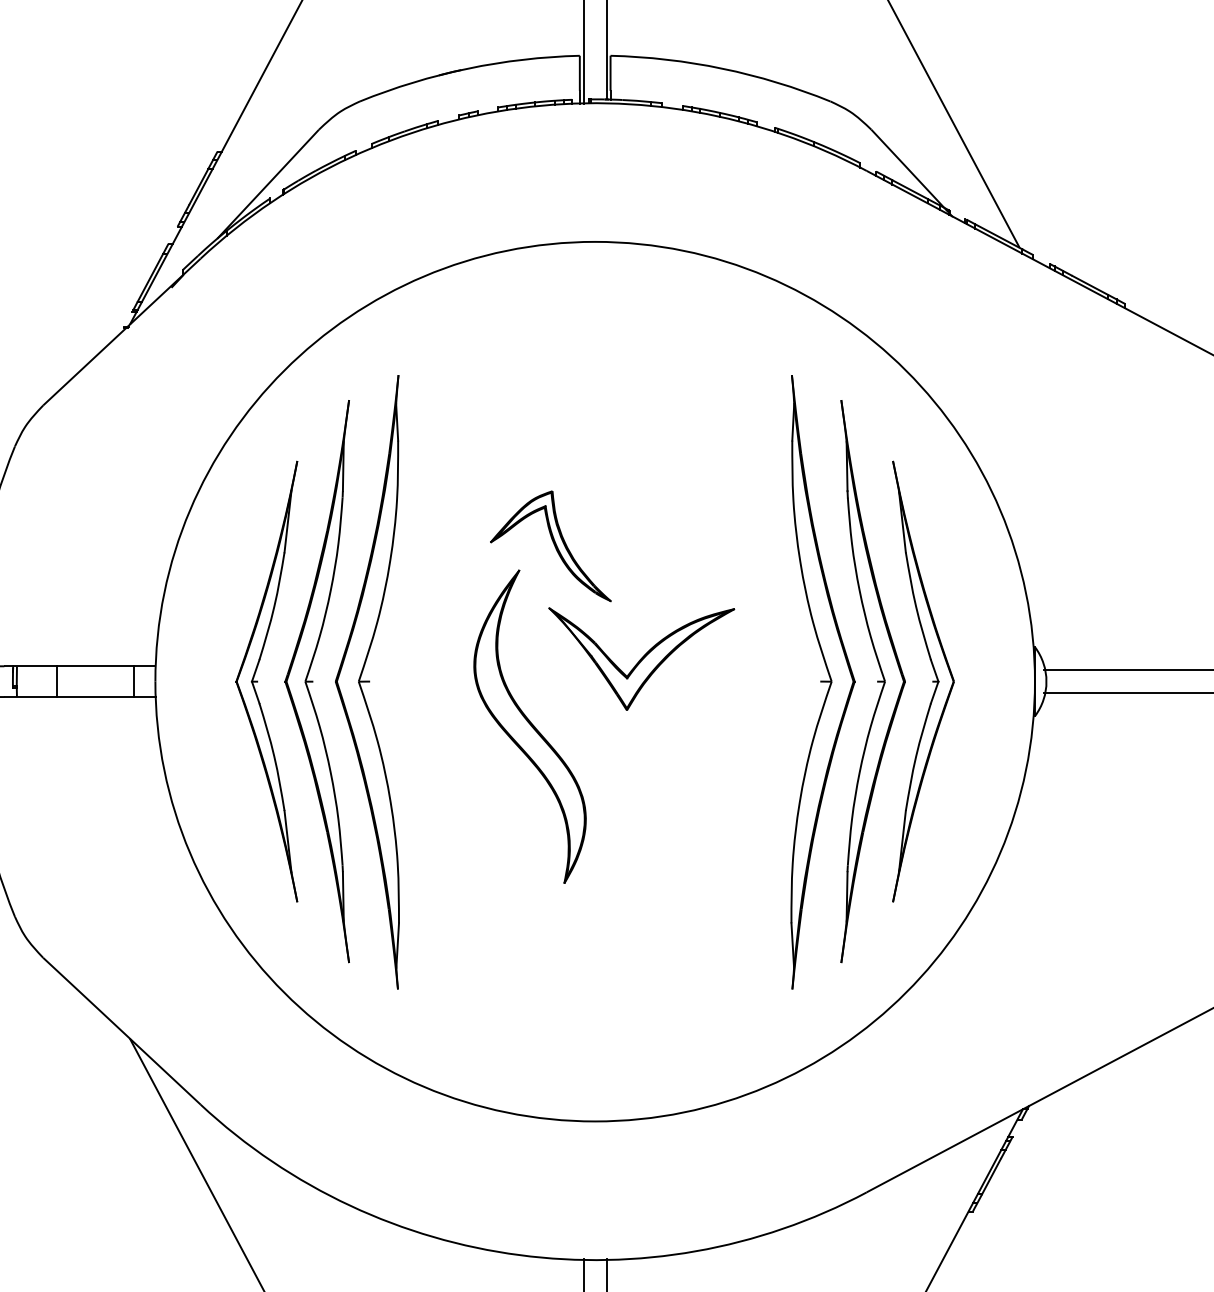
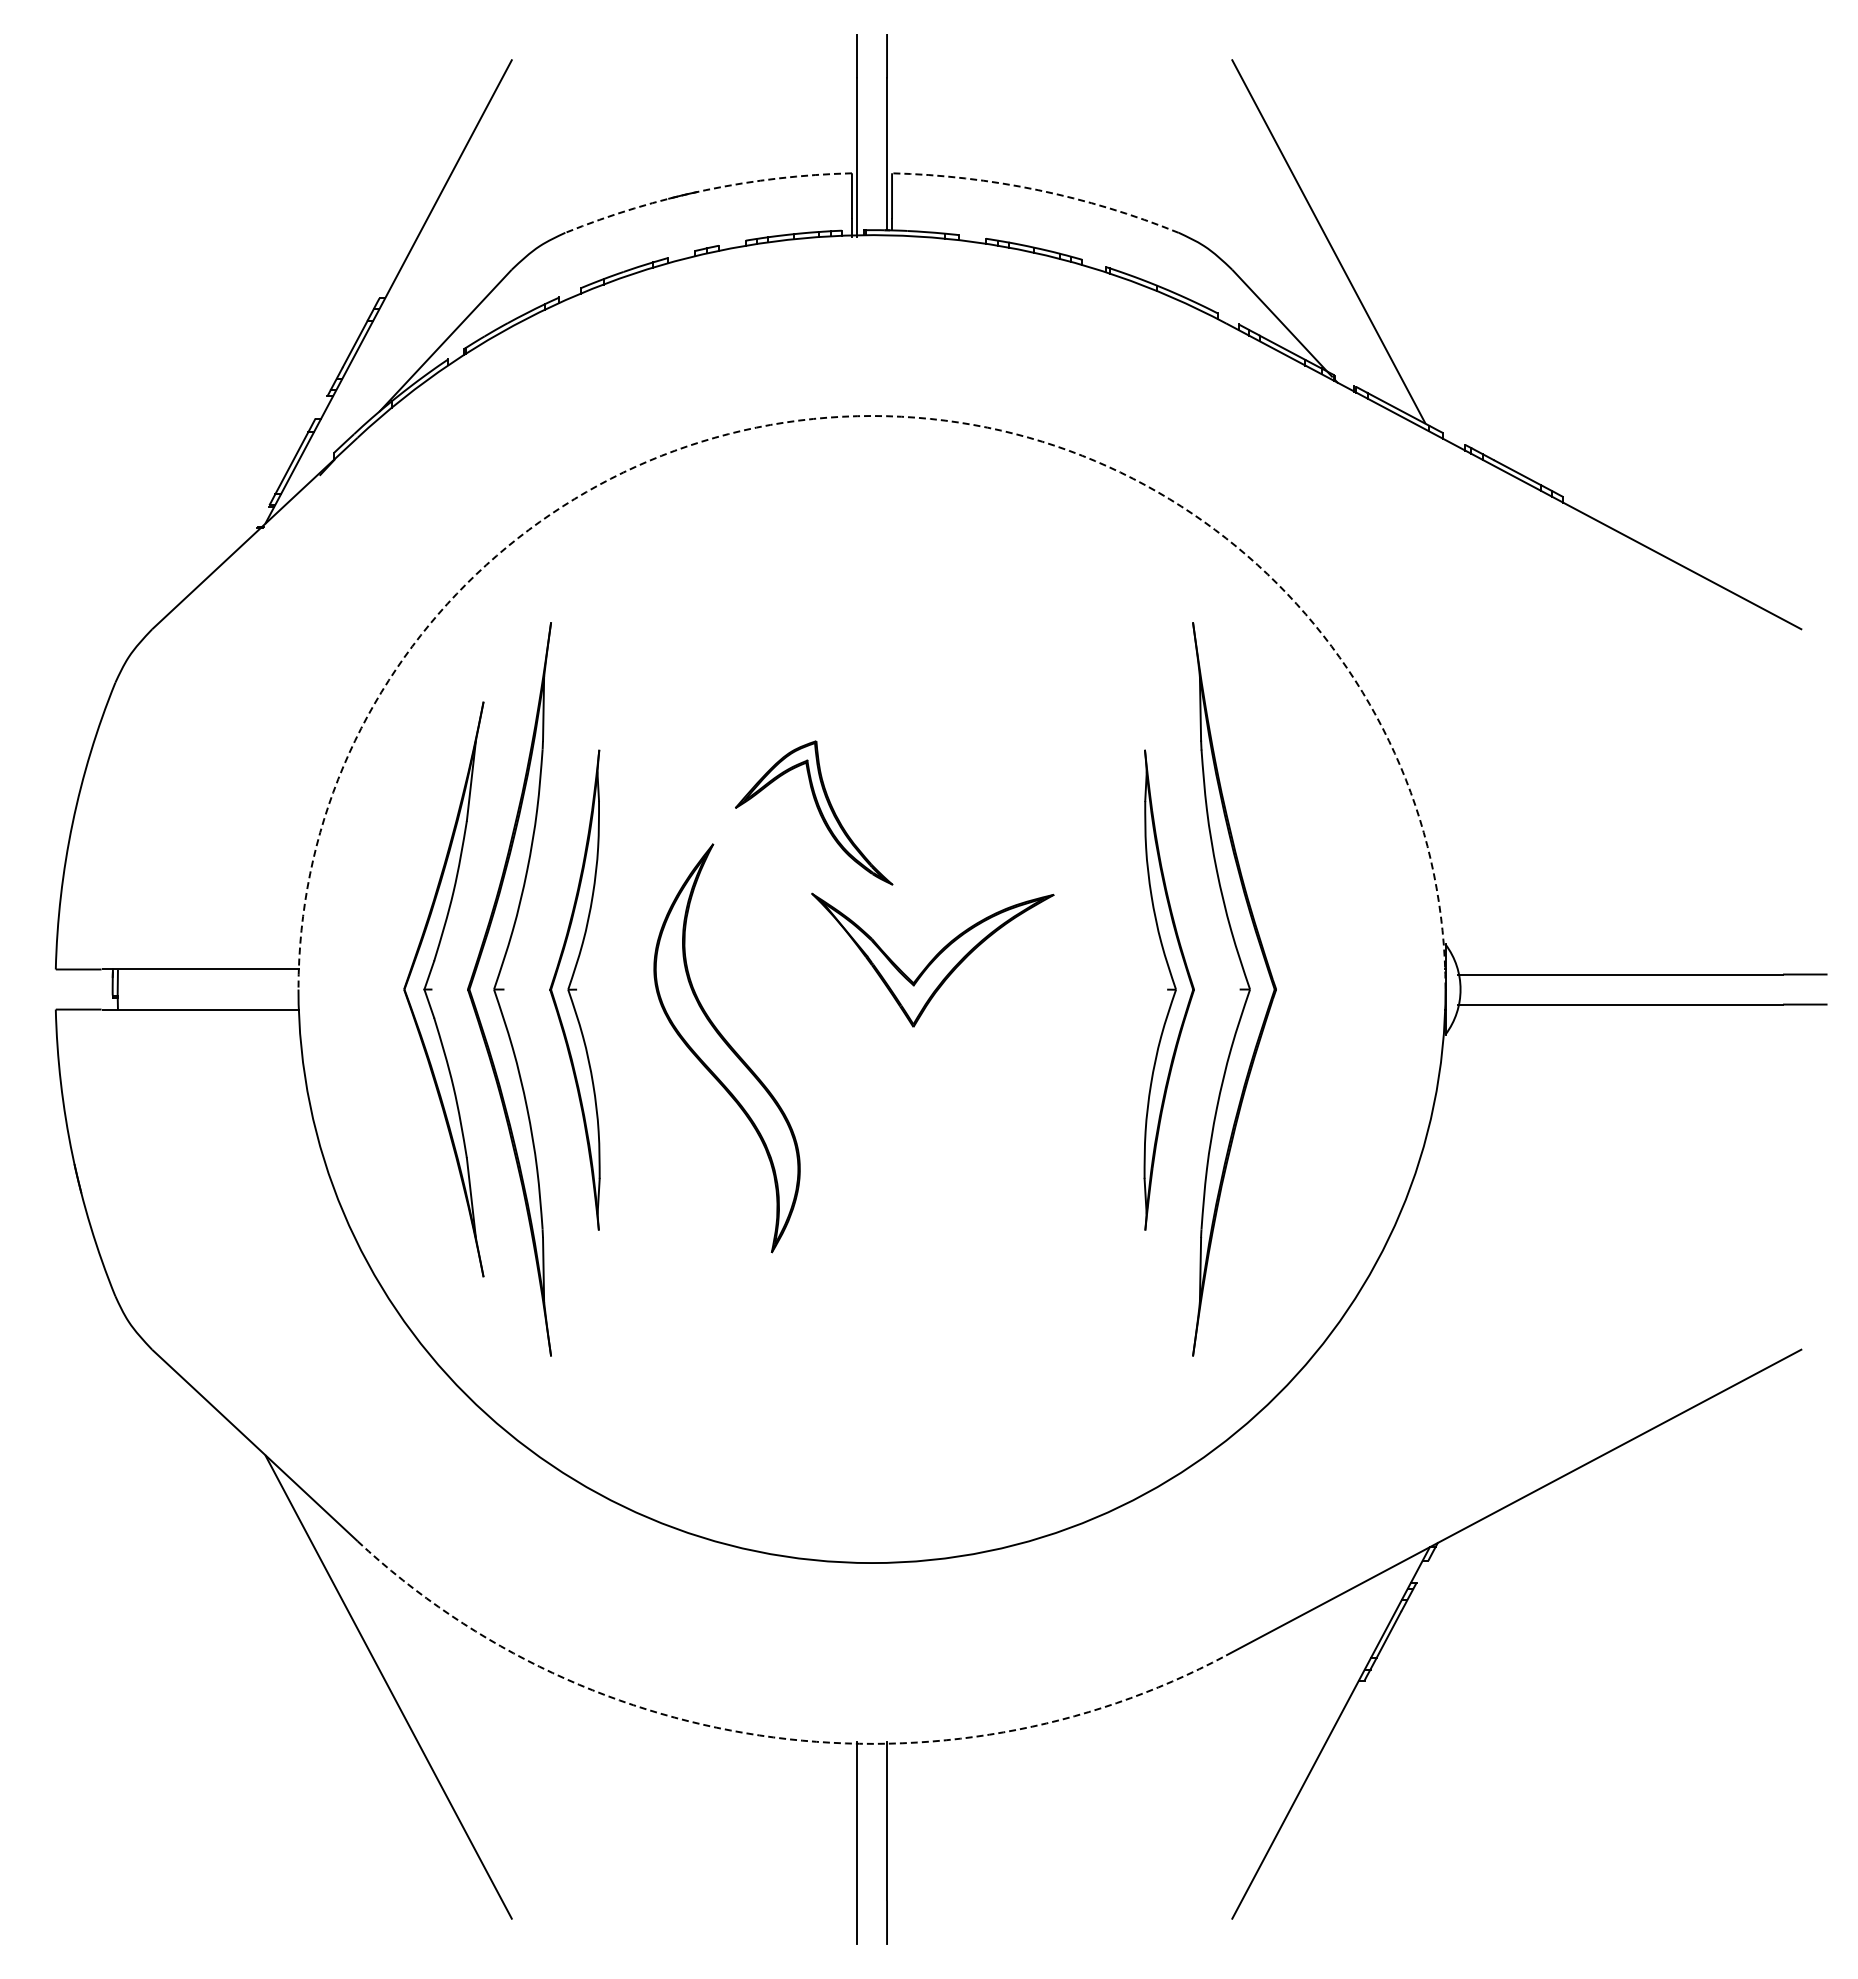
arc: (467, 68) -> (705, 190), solid -> dashed
arc: (722, 68) -> (1038, 190), solid -> dashed
arc: (595, 242) -> (872, 416), solid -> dashed
line: (57, 681) -> (170, 989), removed
line: (133, 681) -> (270, 989), removed
part: (367, 681) -> (574, 989), size x0.6
part: (823, 681) -> (1169, 989), size x0.6
part: (932, 681) -> (1311, 989), removed
part: (529, 726) -> (726, 1048), moved
arc: (519, 1255) -> (773, 1737), solid -> dashed

